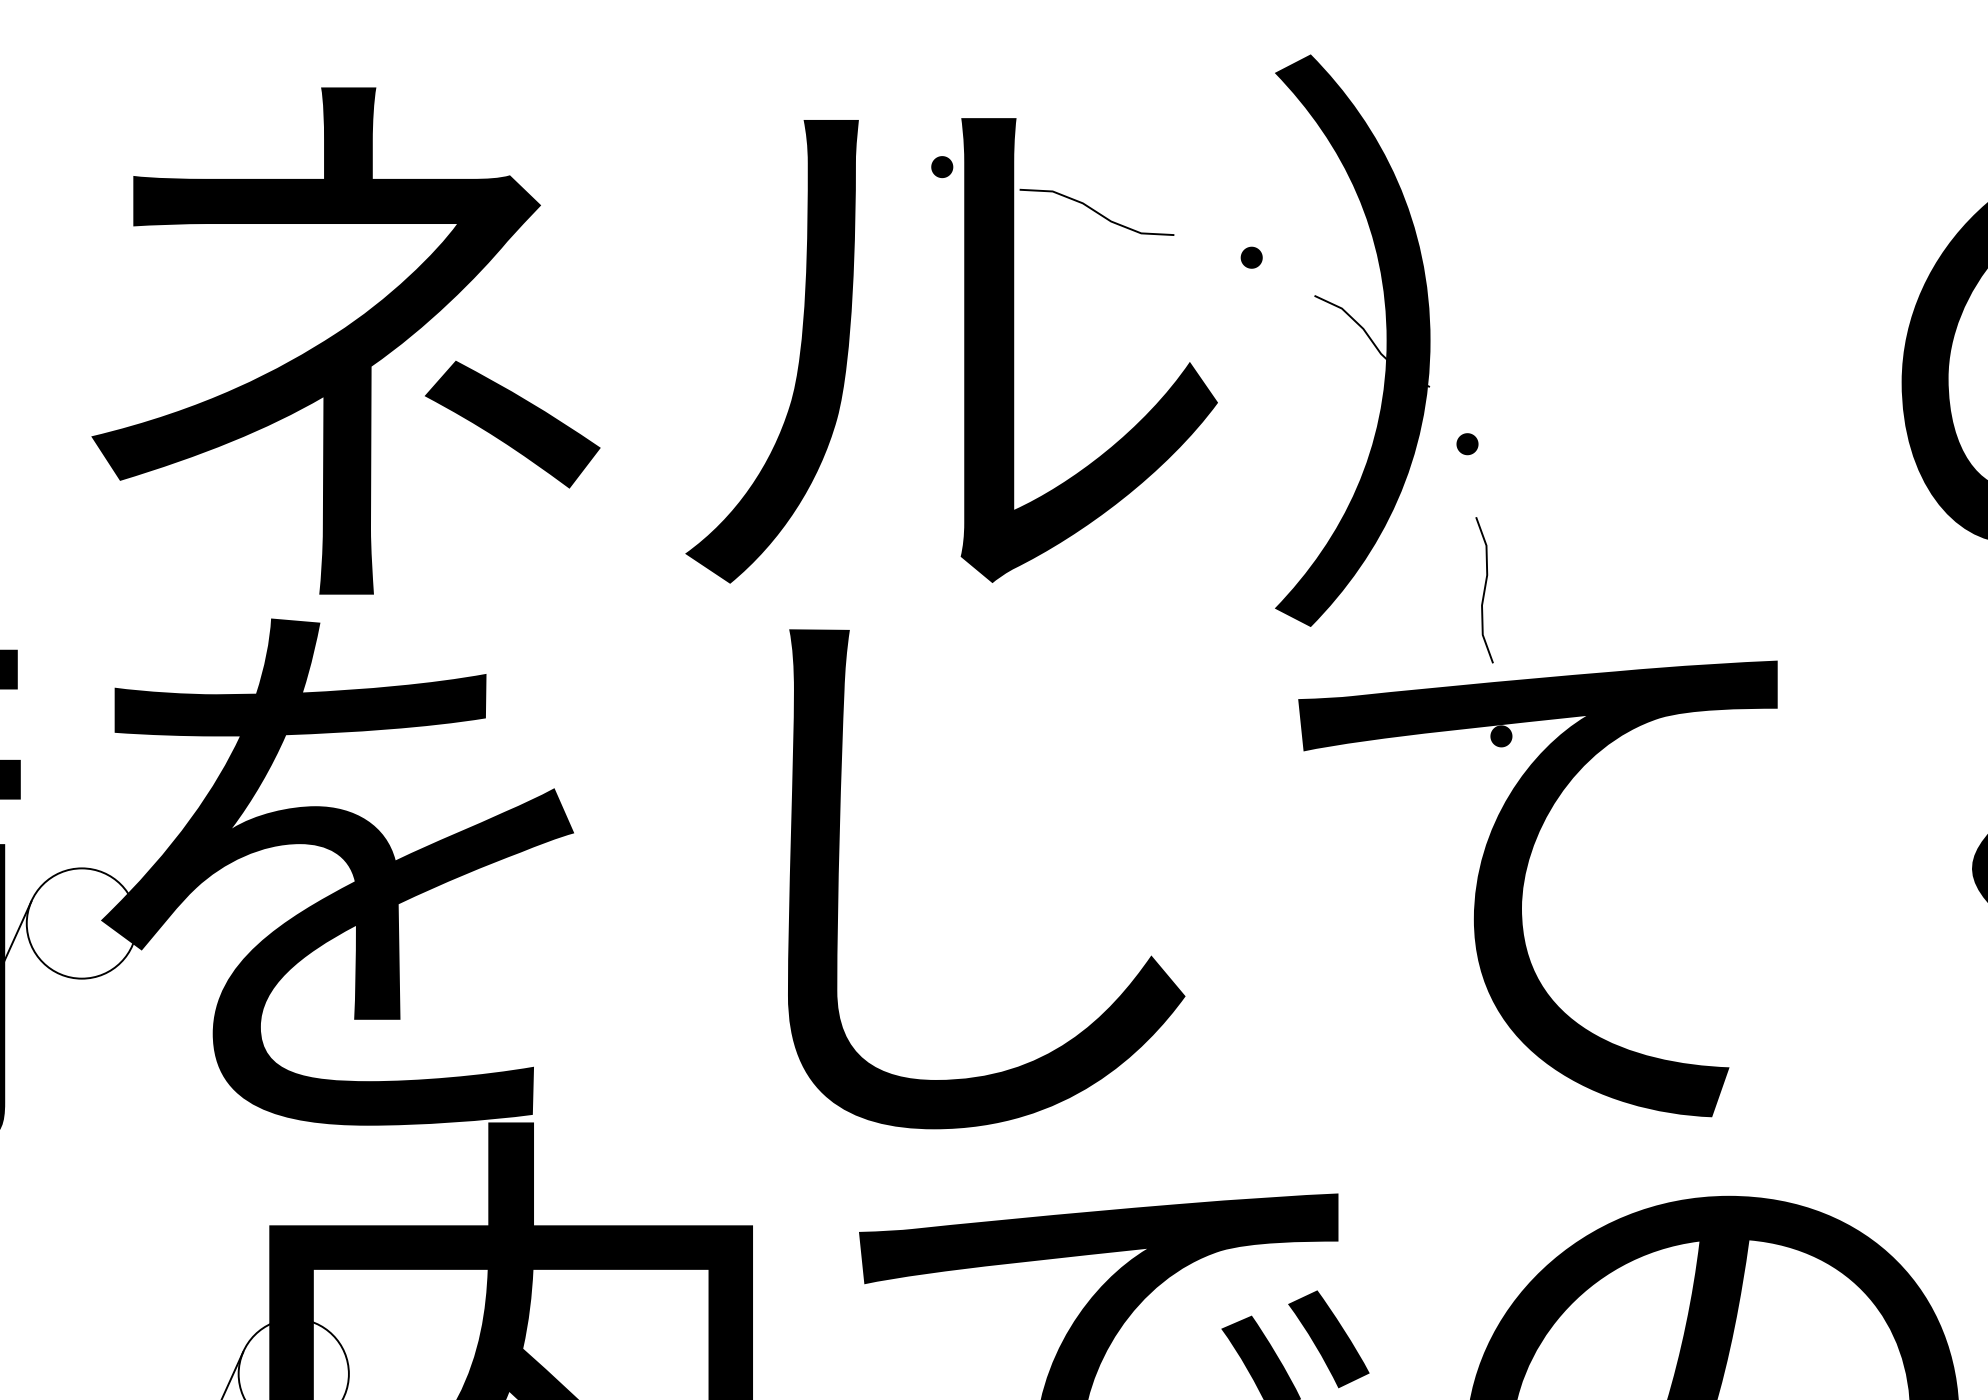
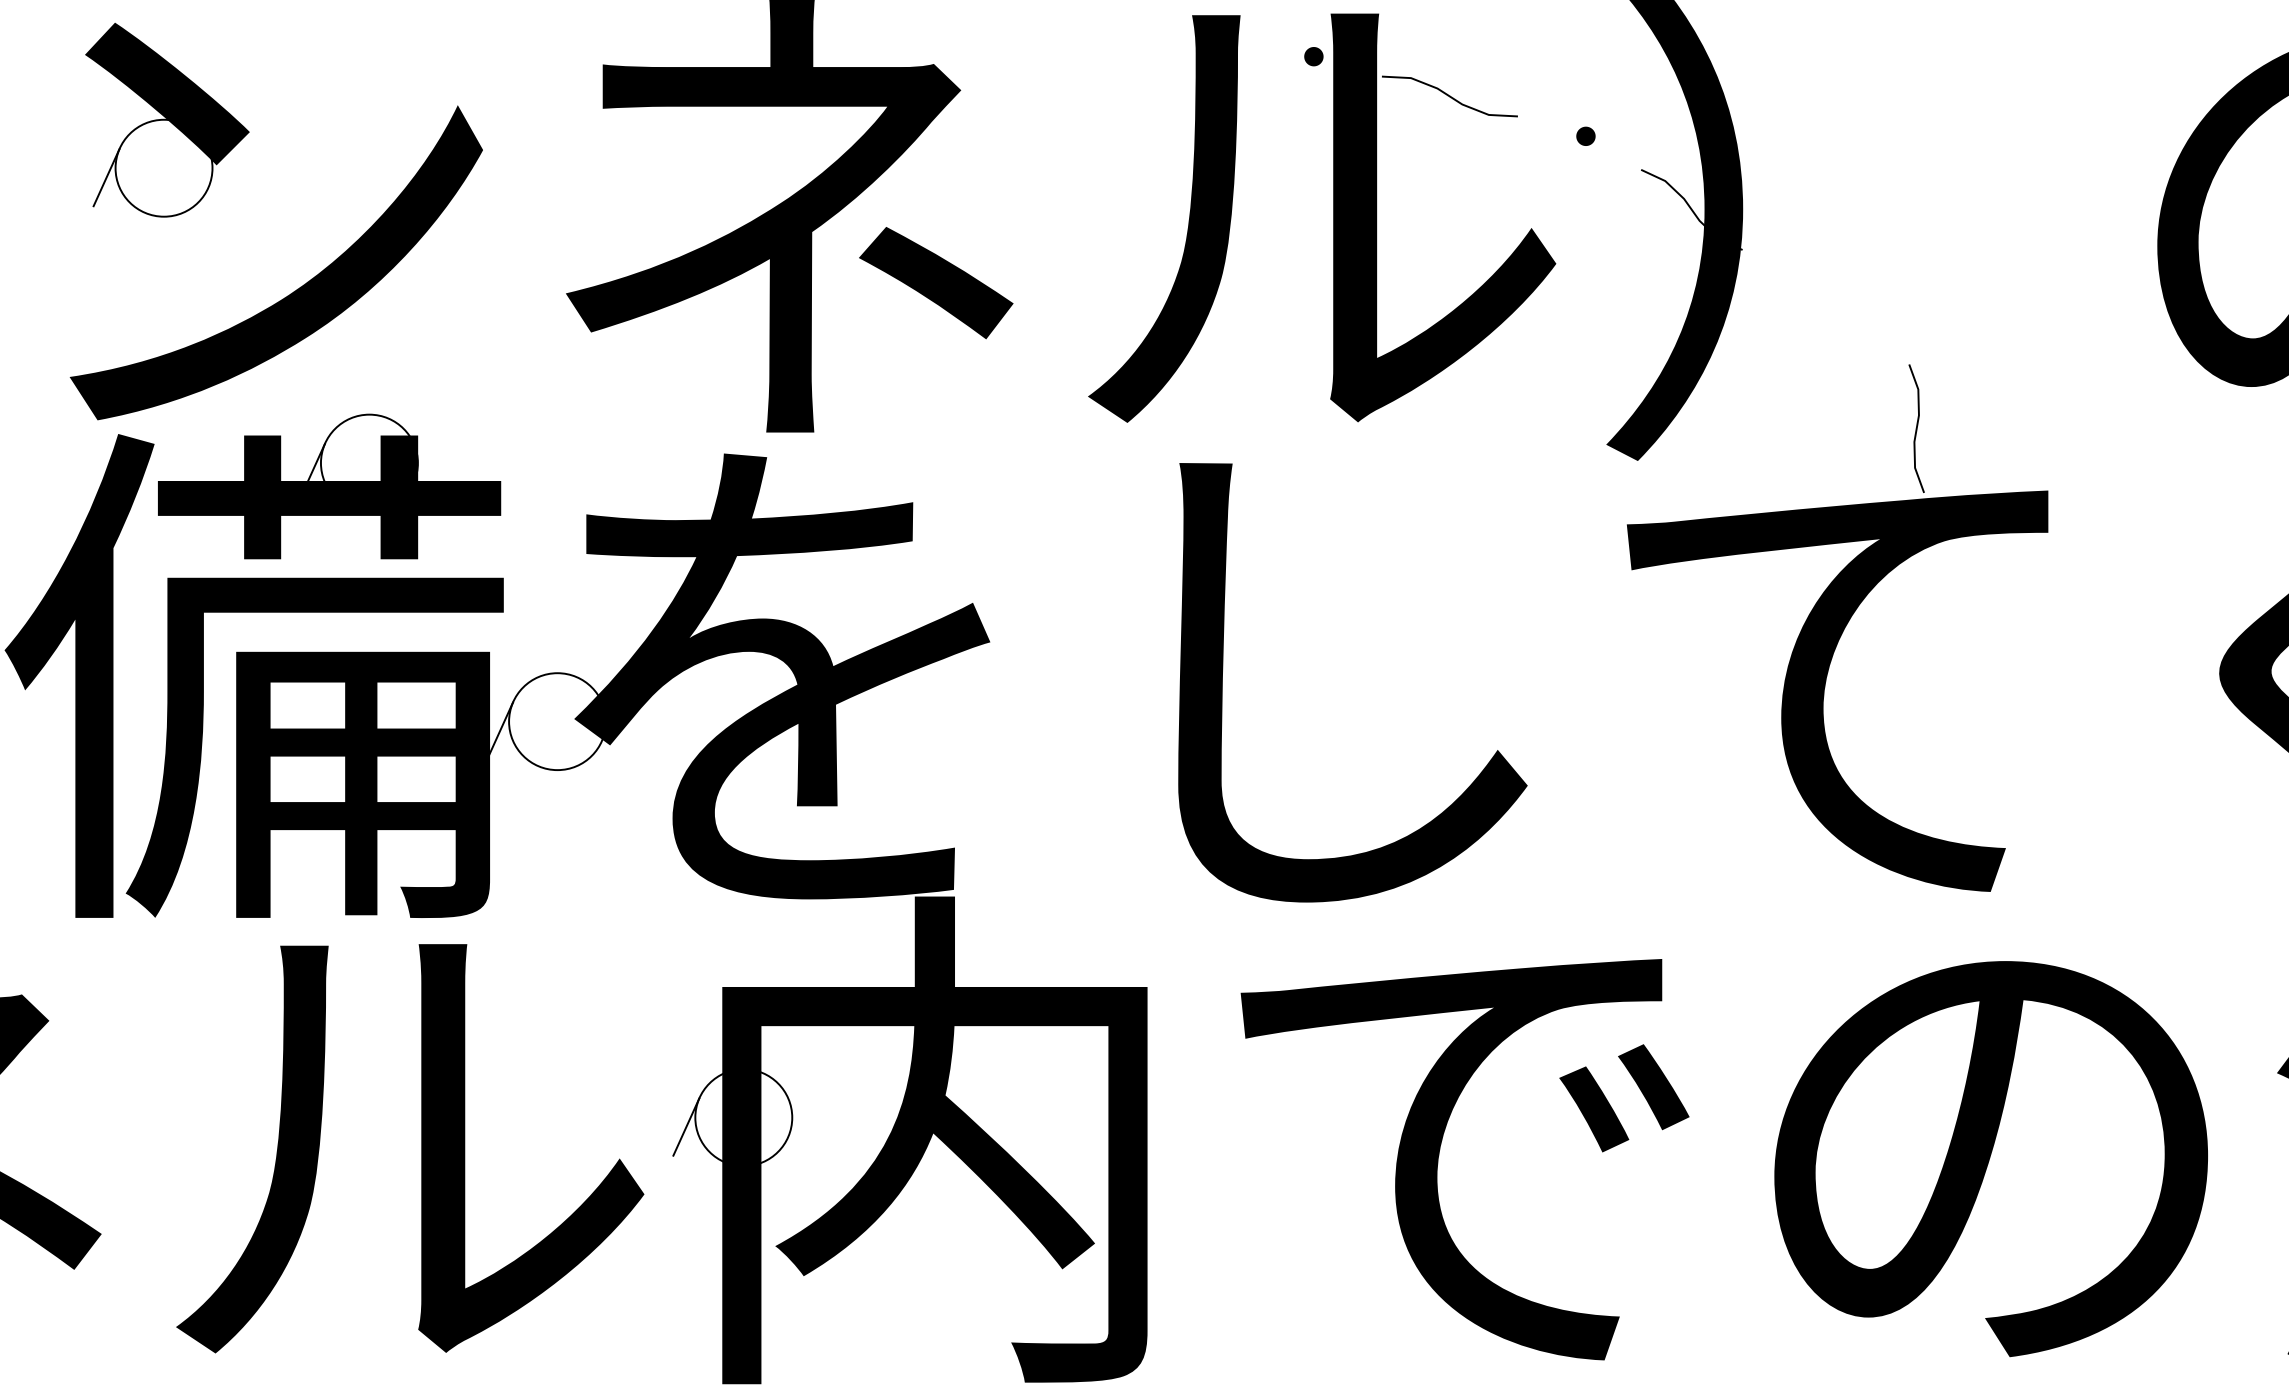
fill: (1467, 443) -> (1775, 299), removed
curve: (1484, 590) -> (1916, 428), moved
fill: (1501, 735) -> (1805, 556), removed

